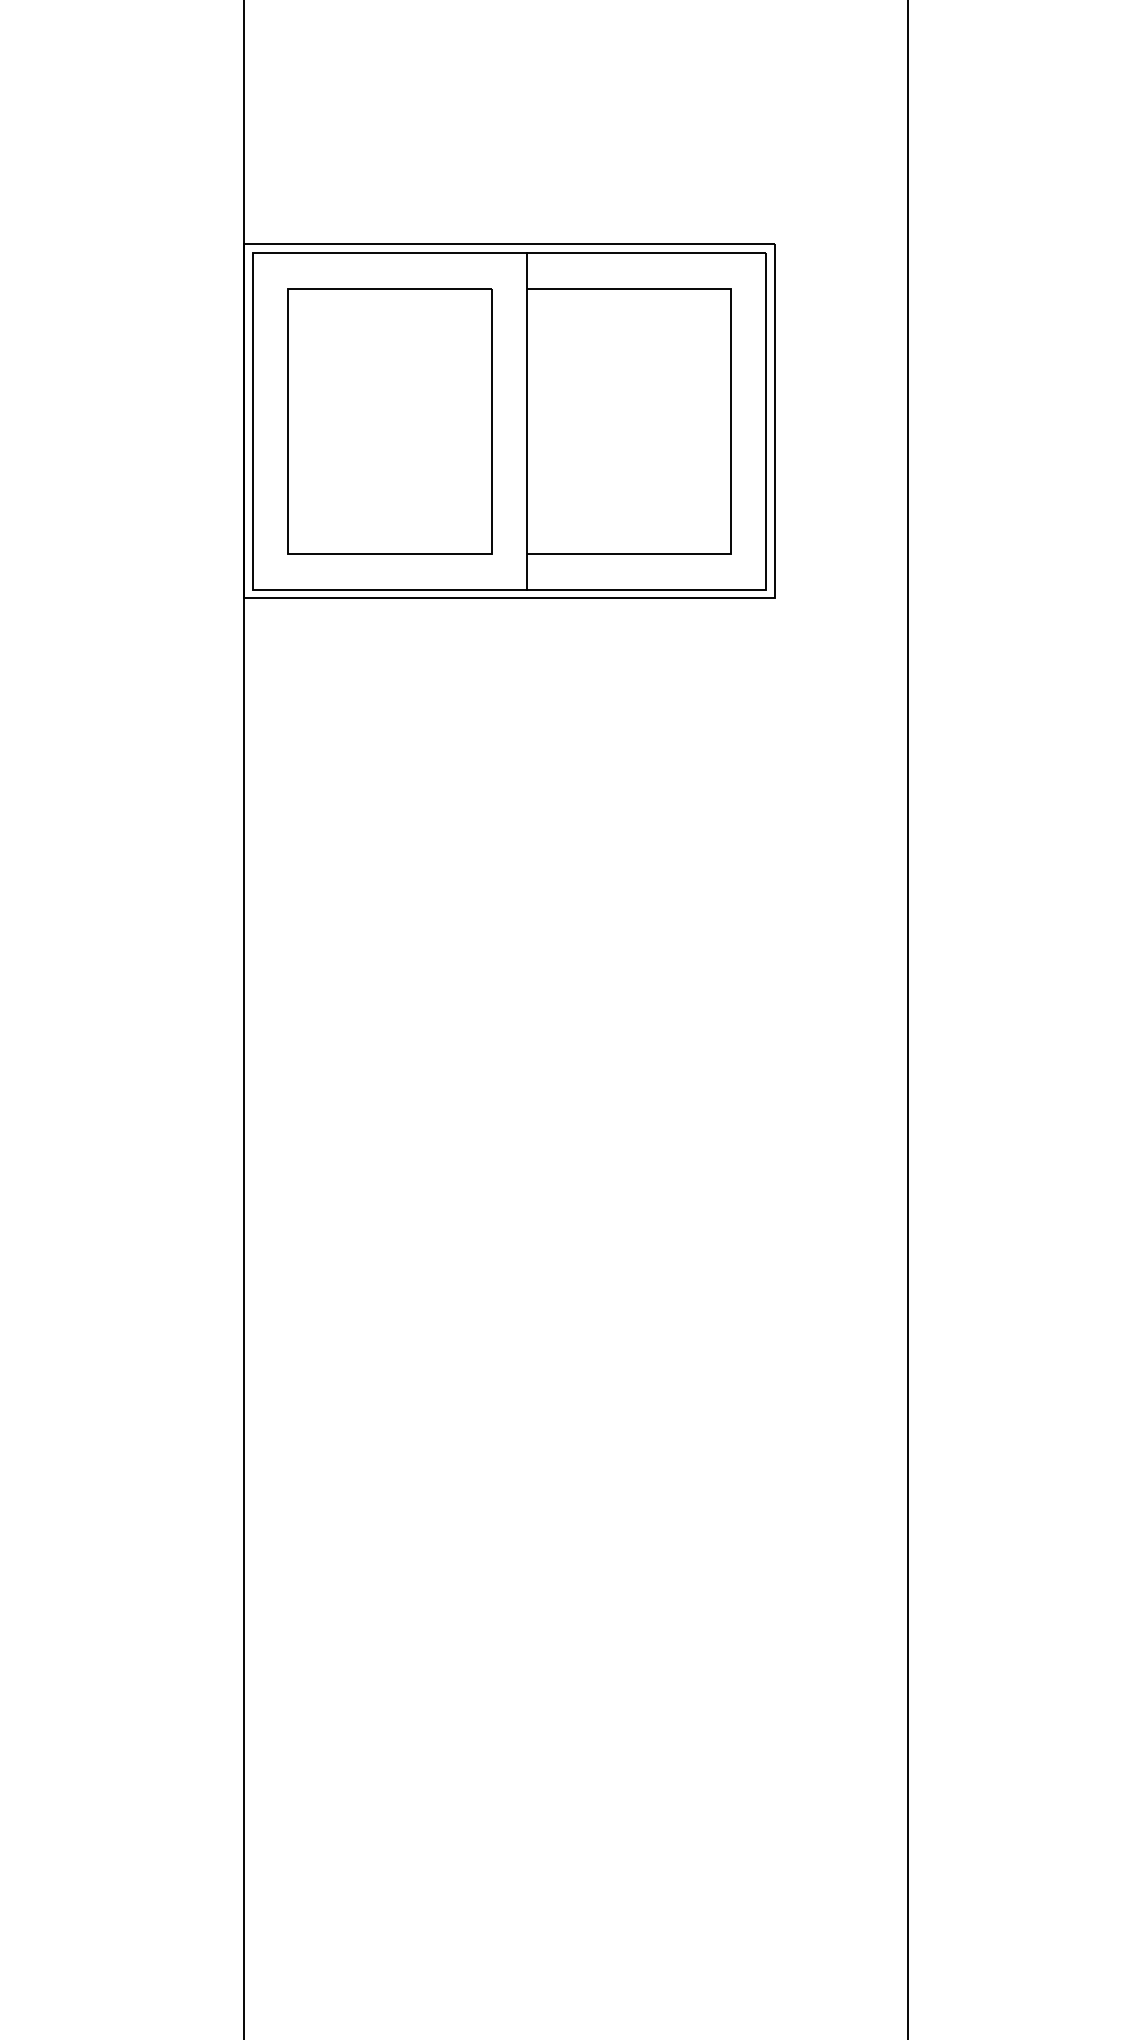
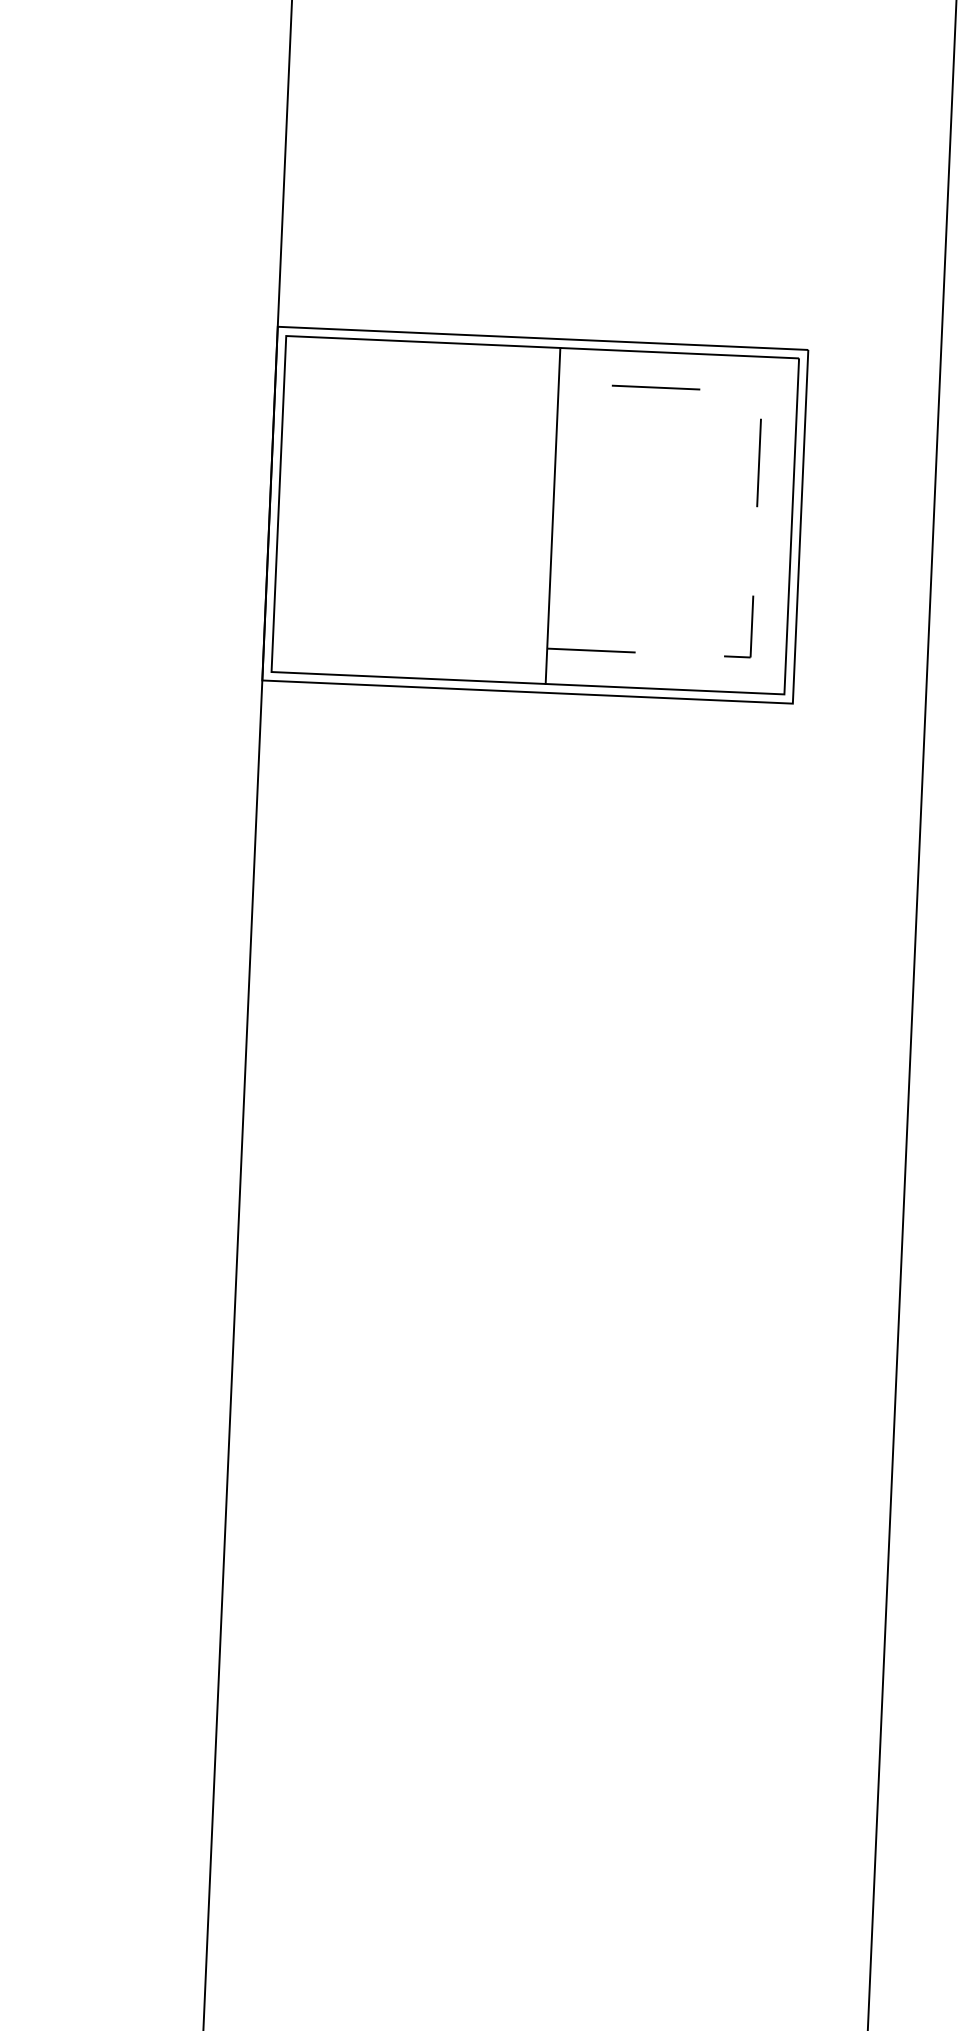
part: (389, 421) -> (415, 510), removed
line: (730, 421) -> (756, 524), solid -> dashed

